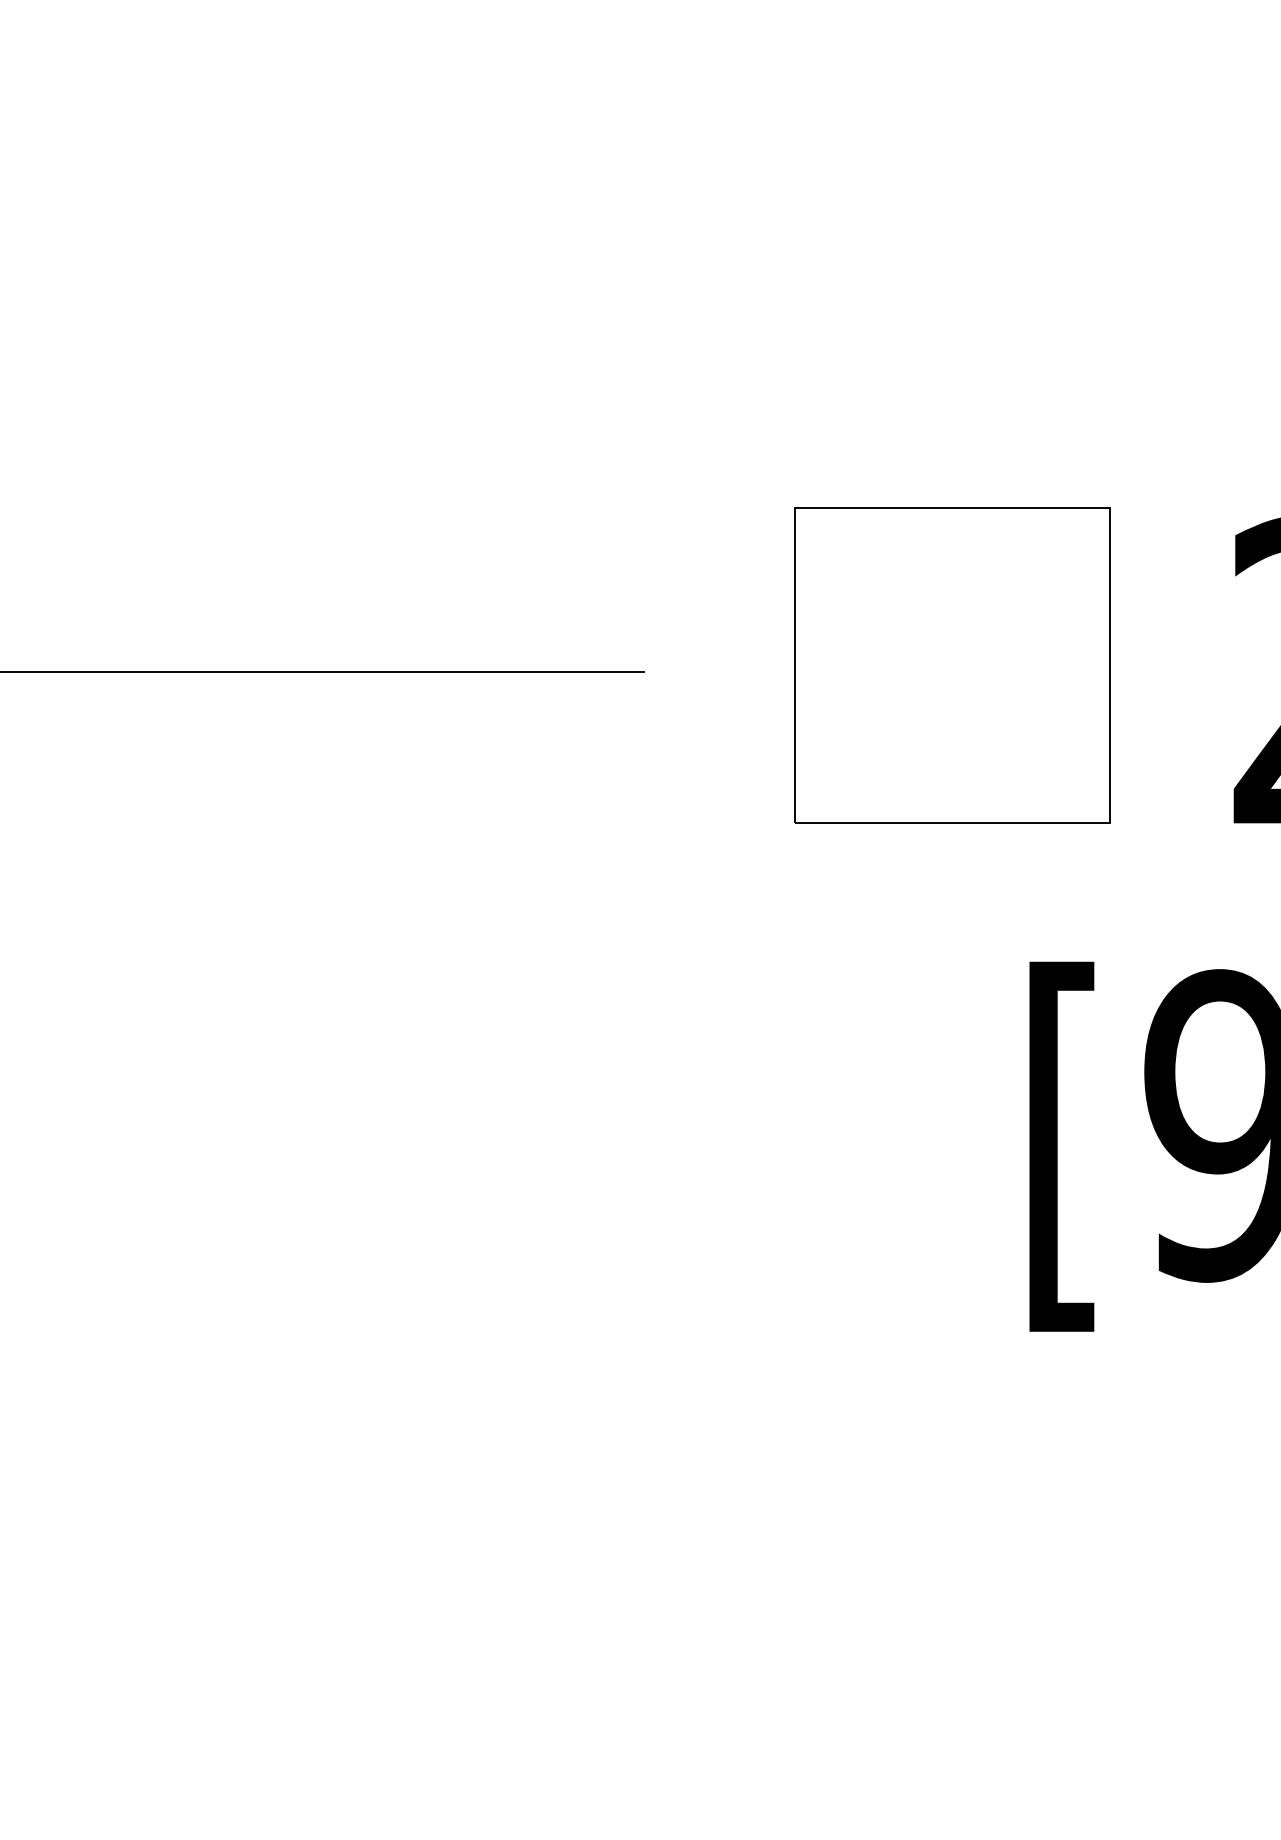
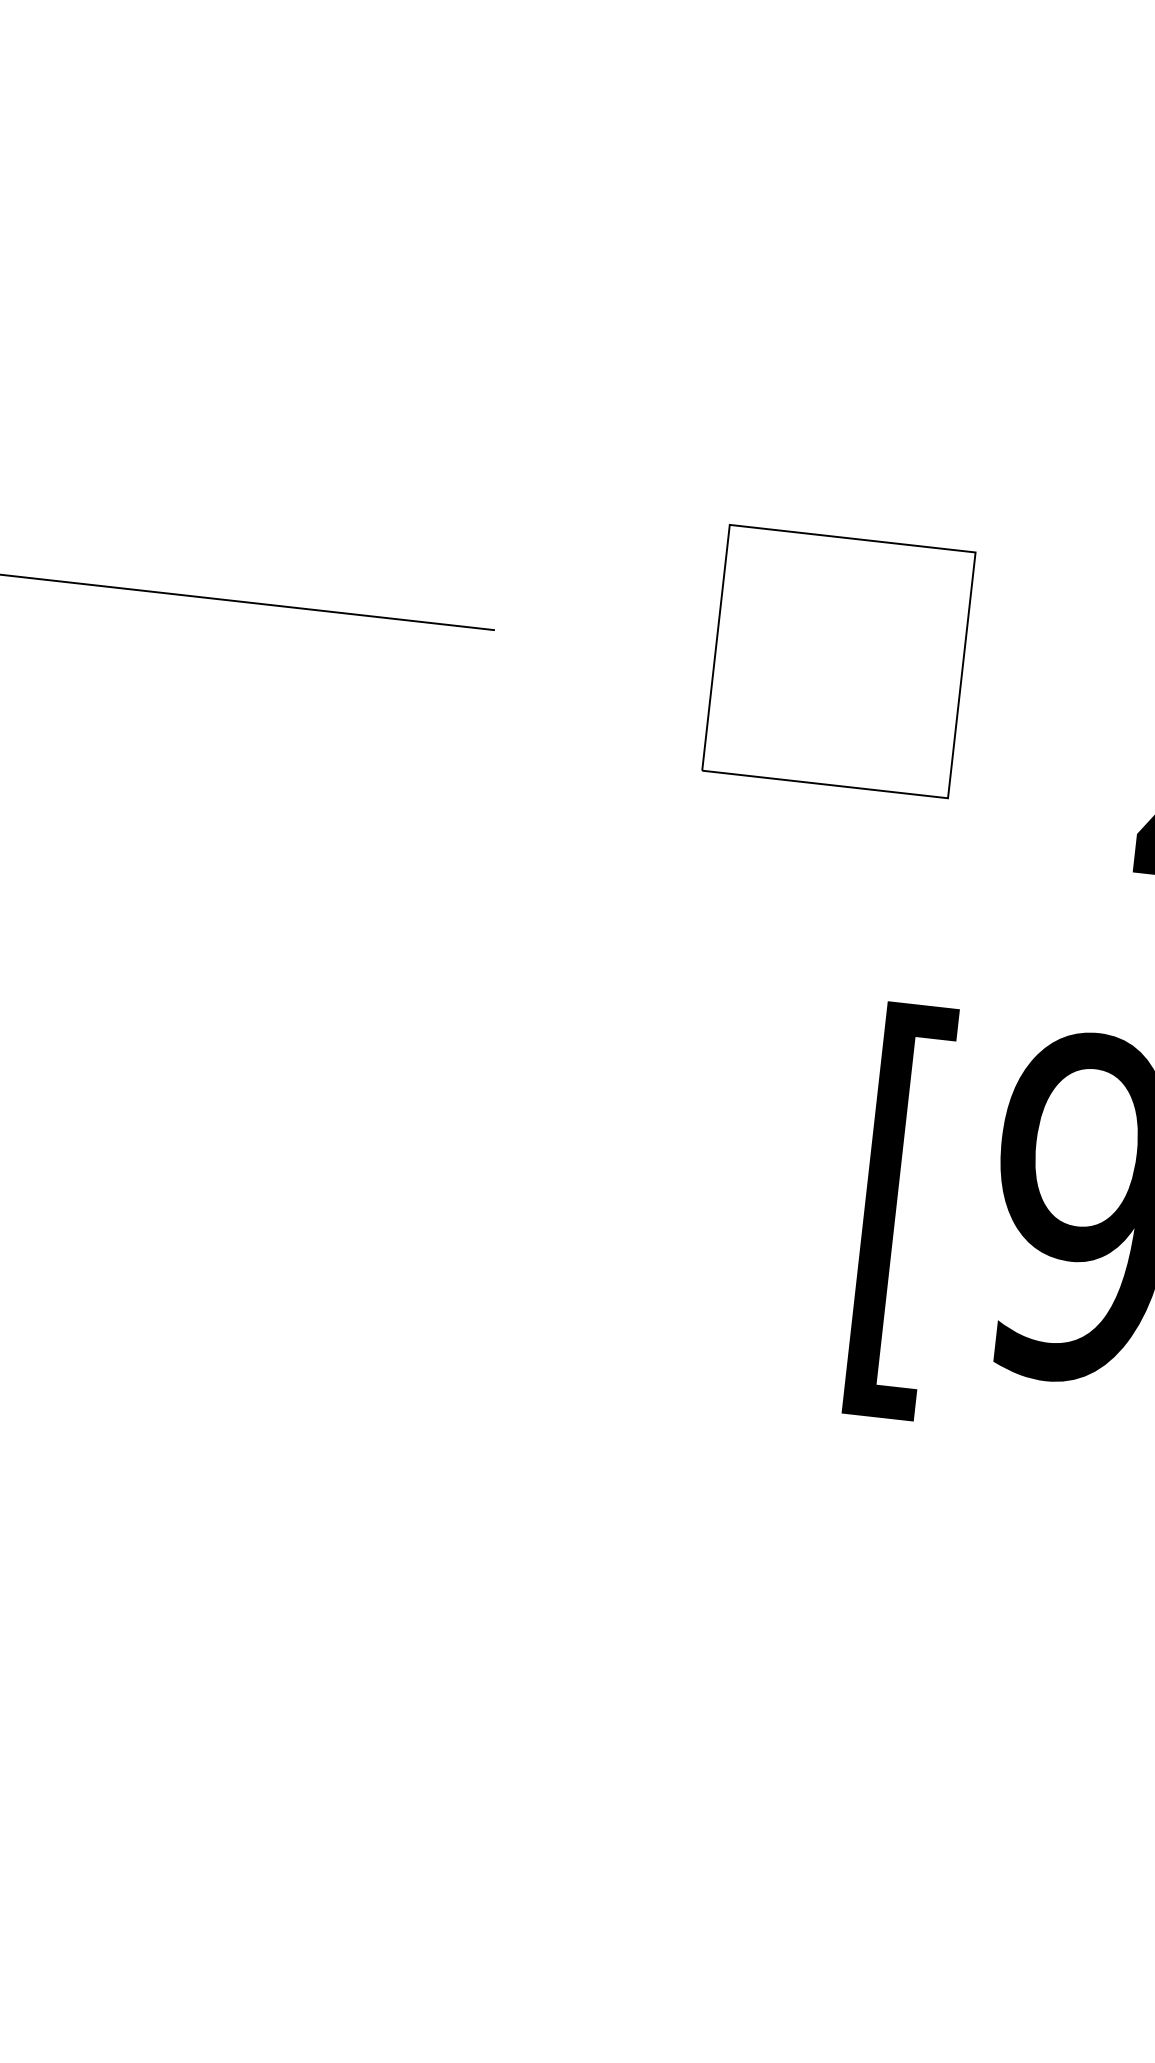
part: (952, 665) -> (839, 661), size x0.7

